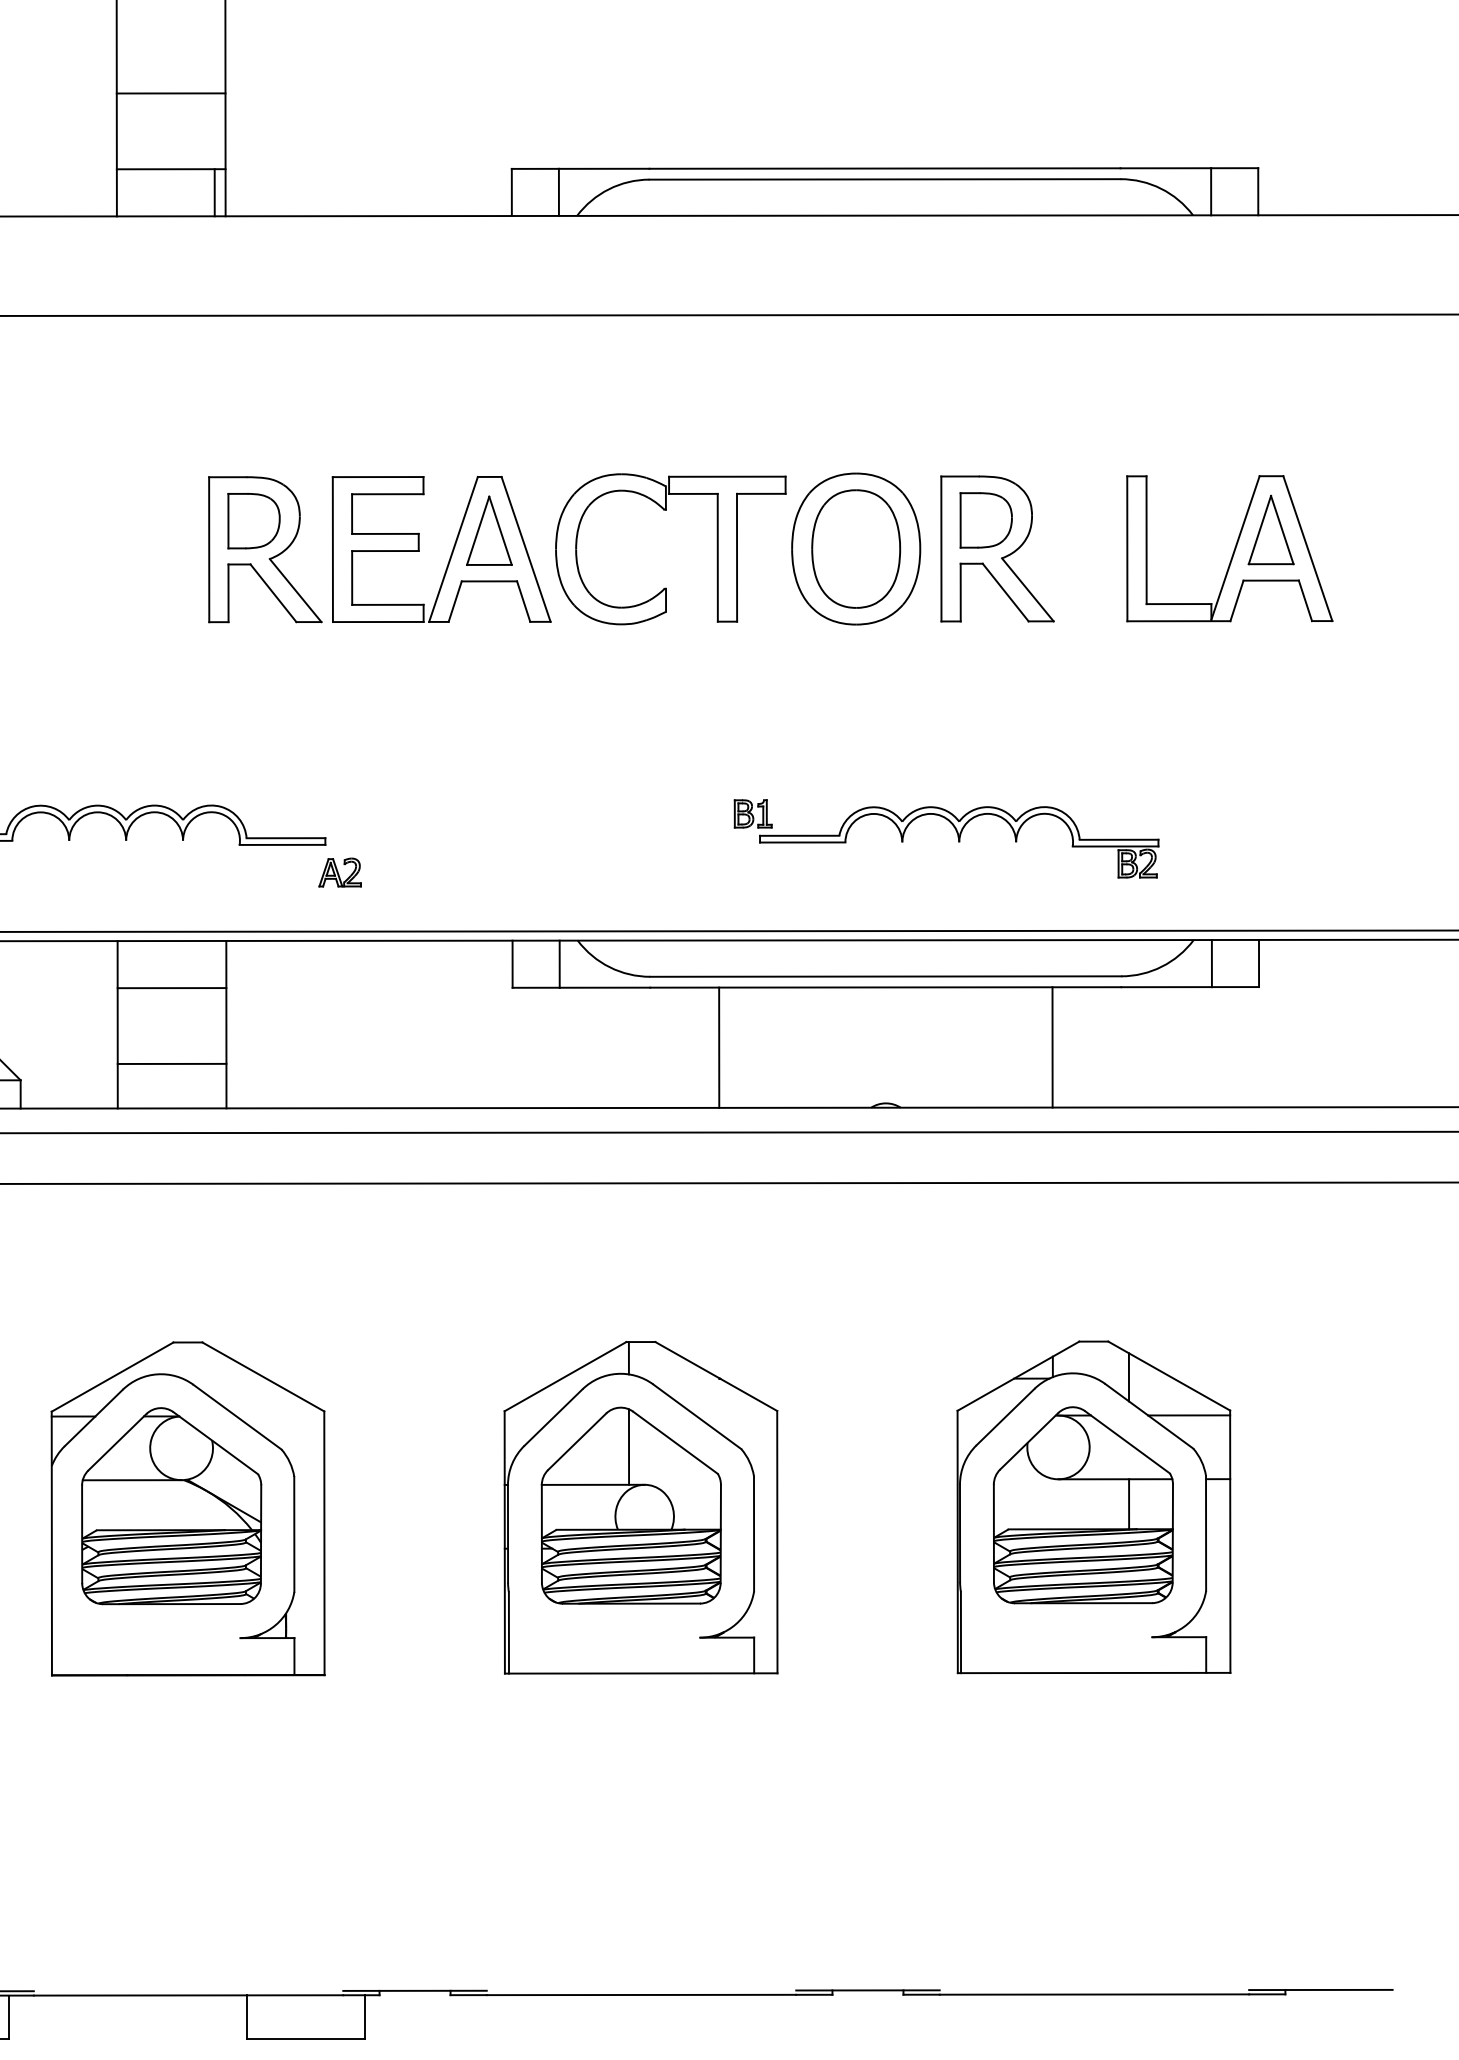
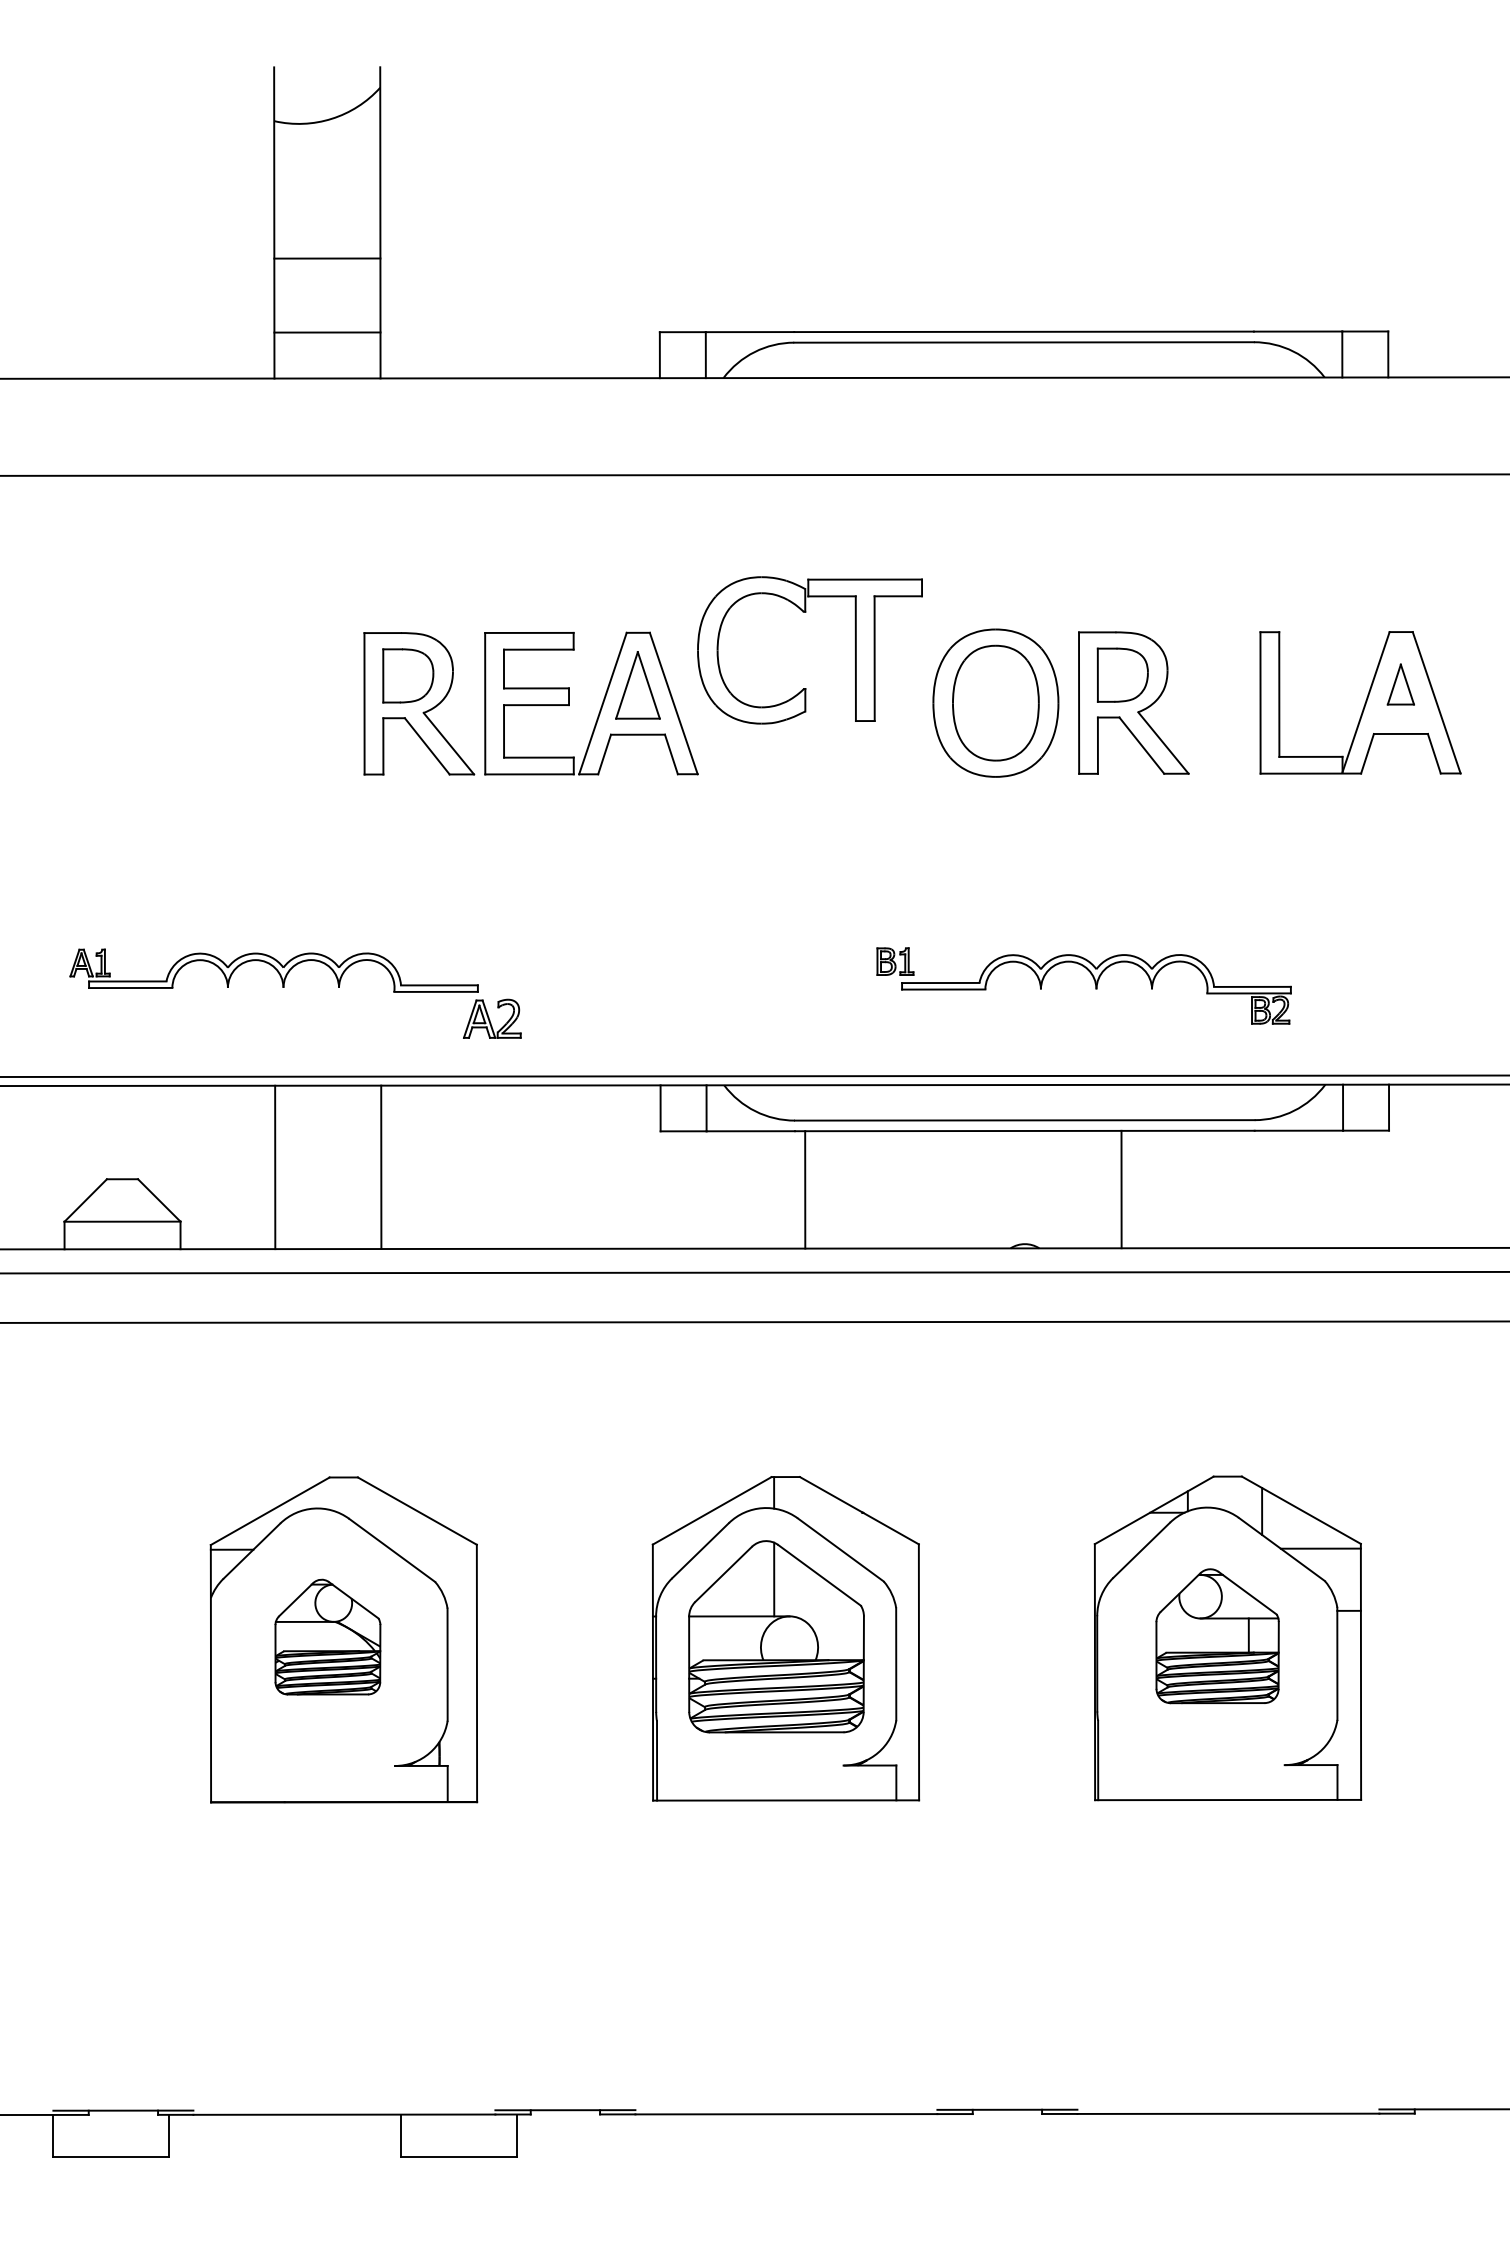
line: (214, 192) -> (369, 355), removed
part: (667, 510) -> (806, 612), moved
part: (1270, 529) -> (1400, 684), size x0.6
part: (340, 872) -> (492, 1018), size x1.4
line: (172, 987) -> (328, 1131), removed
line: (719, 1047) -> (805, 1189), moved
line: (1052, 1047) -> (1121, 1189), moved
line: (172, 1063) -> (328, 1205), removed
part: (1083, 1504) -> (1217, 1635), size x0.7
part: (171, 1505) -> (327, 1636), size x0.6

